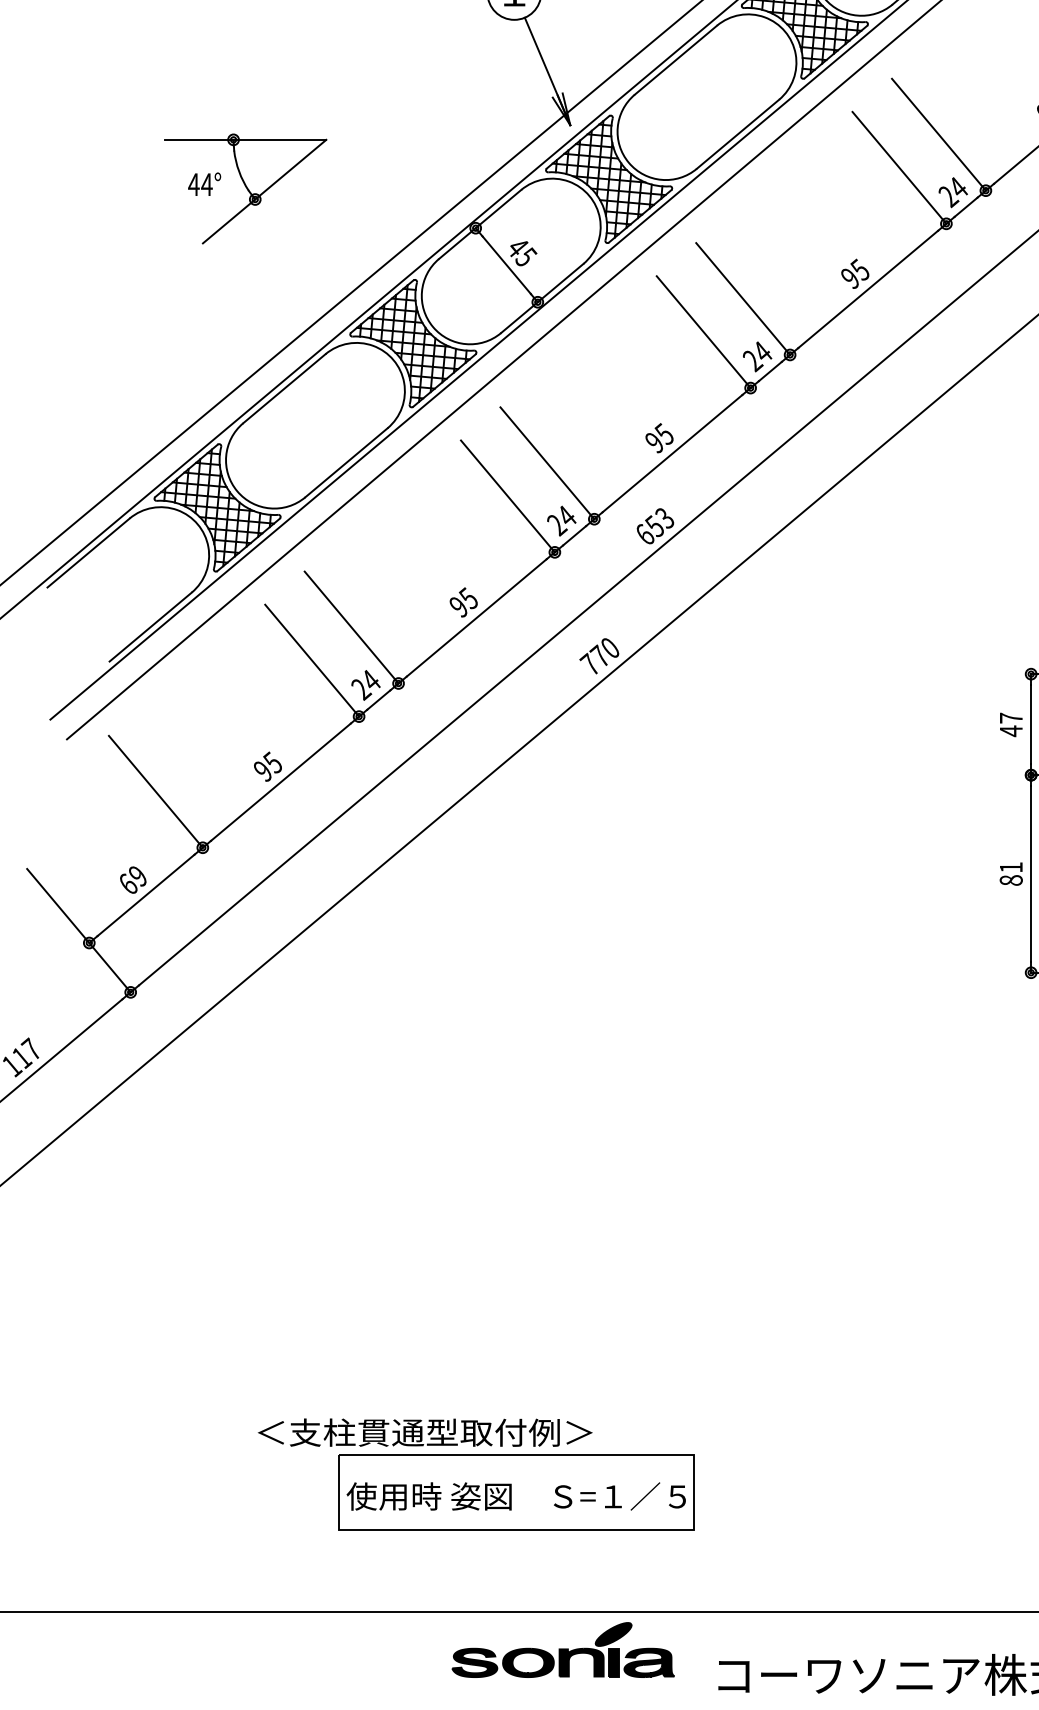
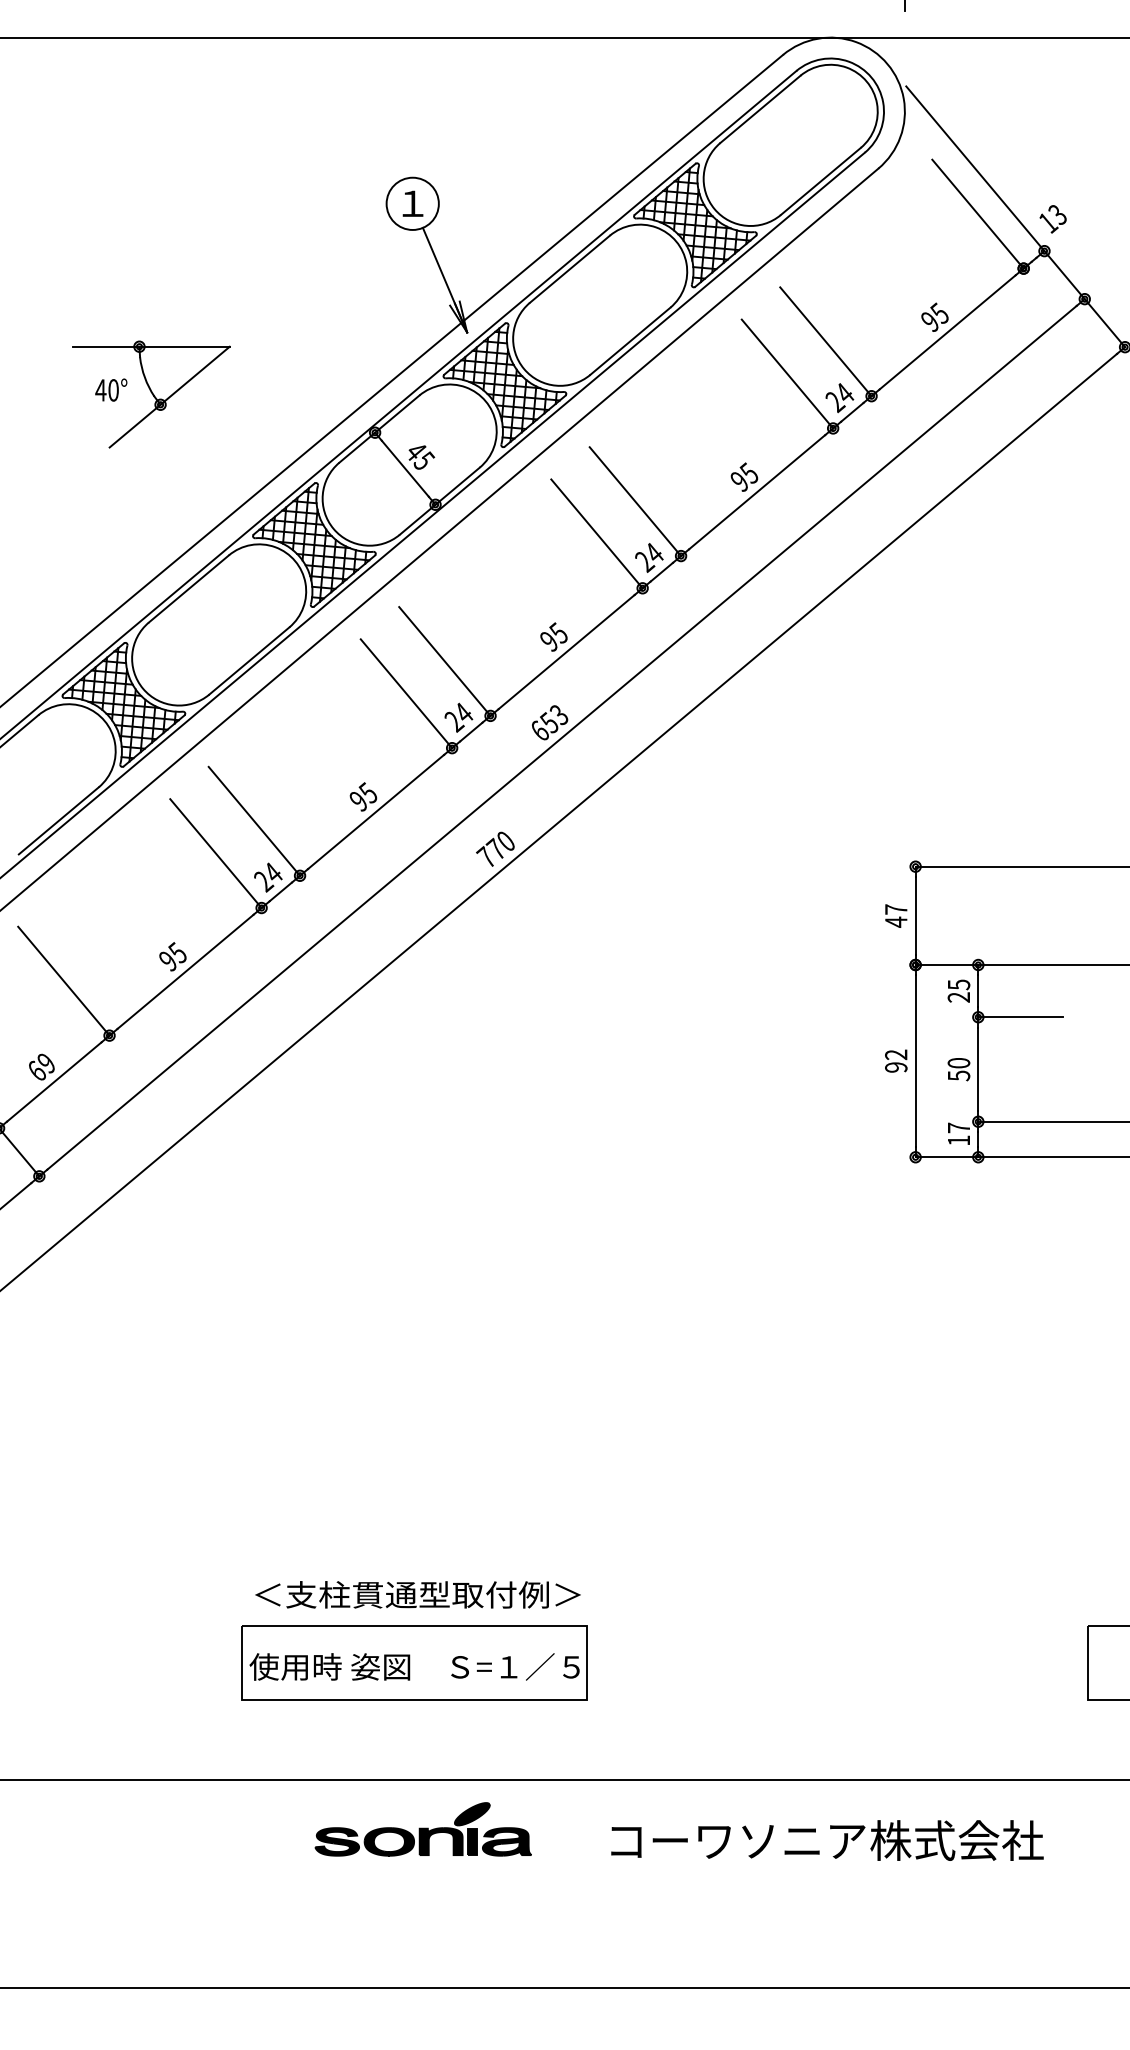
text: (206, 184) -> (113, 390), 44° -> 40°
text: (1011, 873) -> (896, 1060), 81 -> 92
text: (424, 1432) -> (417, 1594), moved
part: (562, 1650) -> (422, 1829), moved

